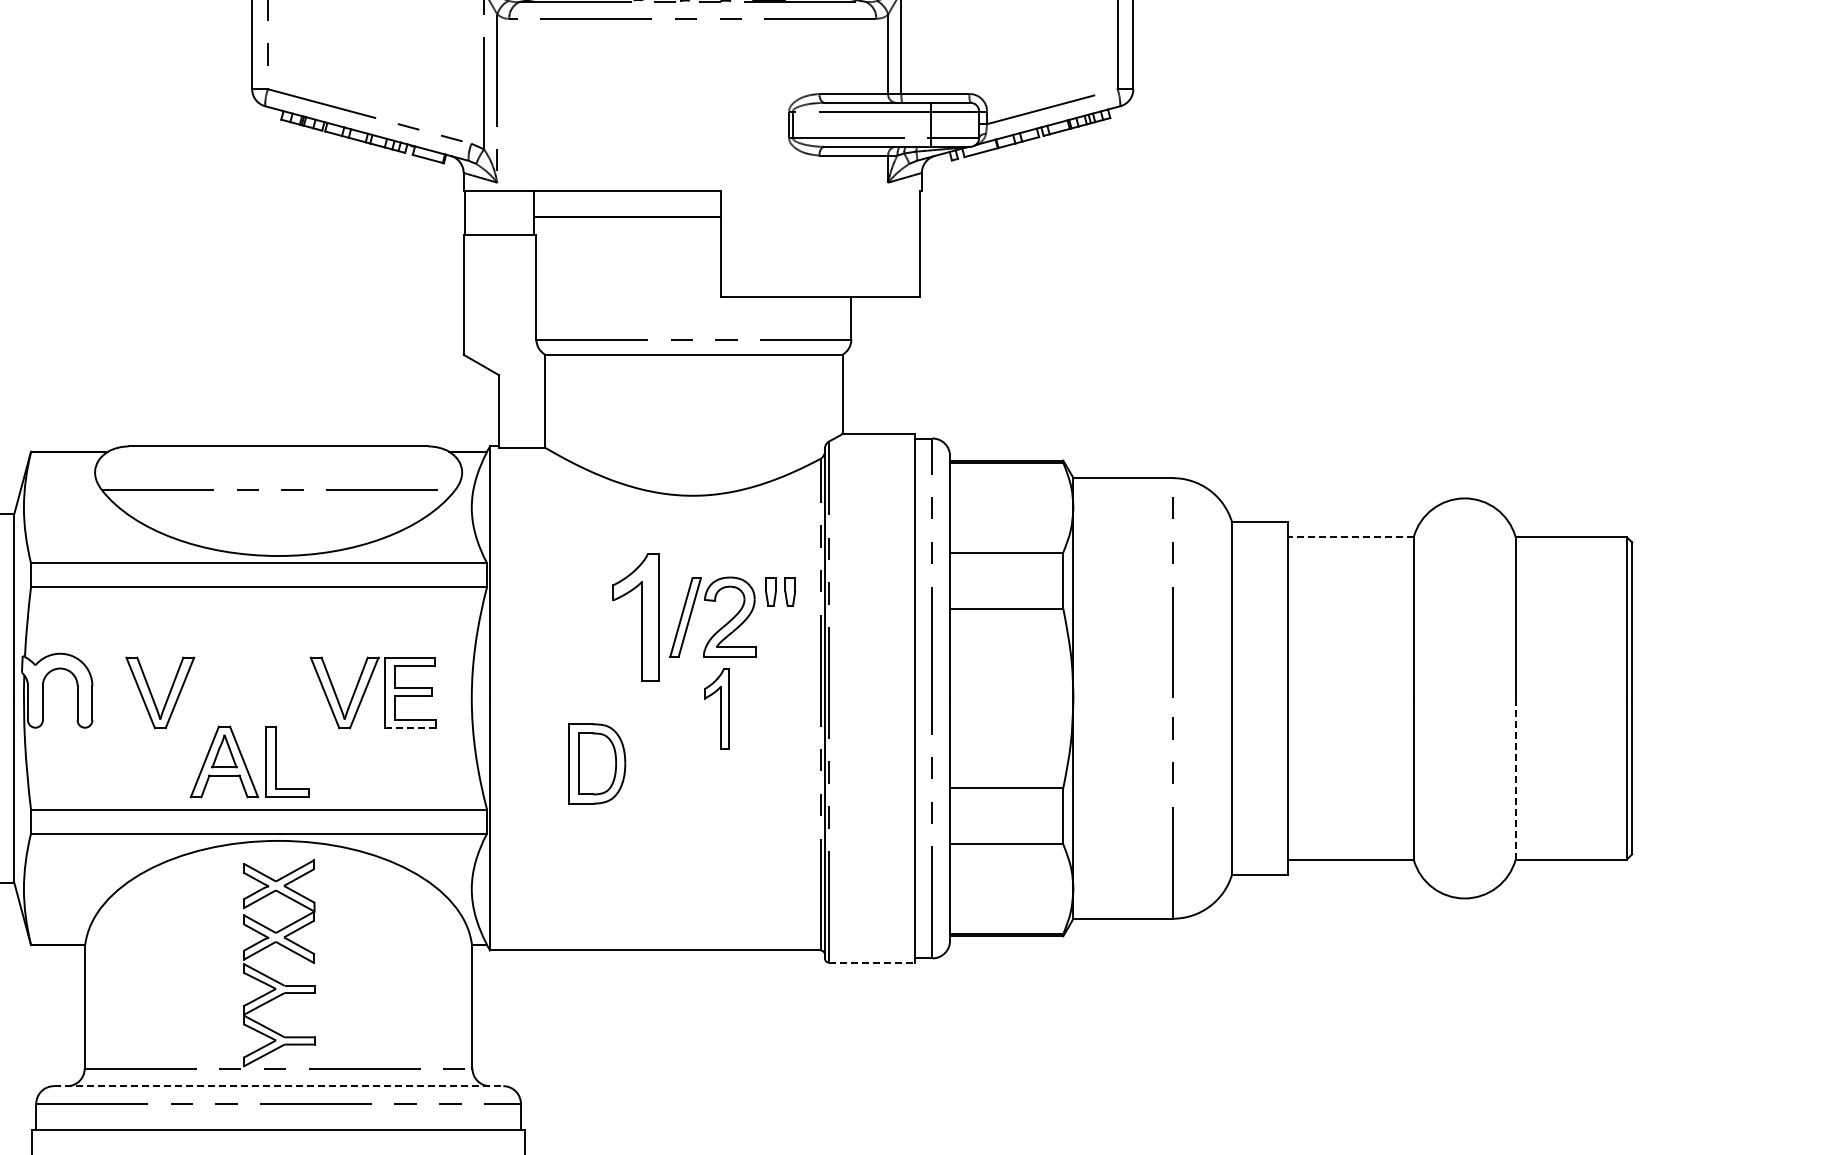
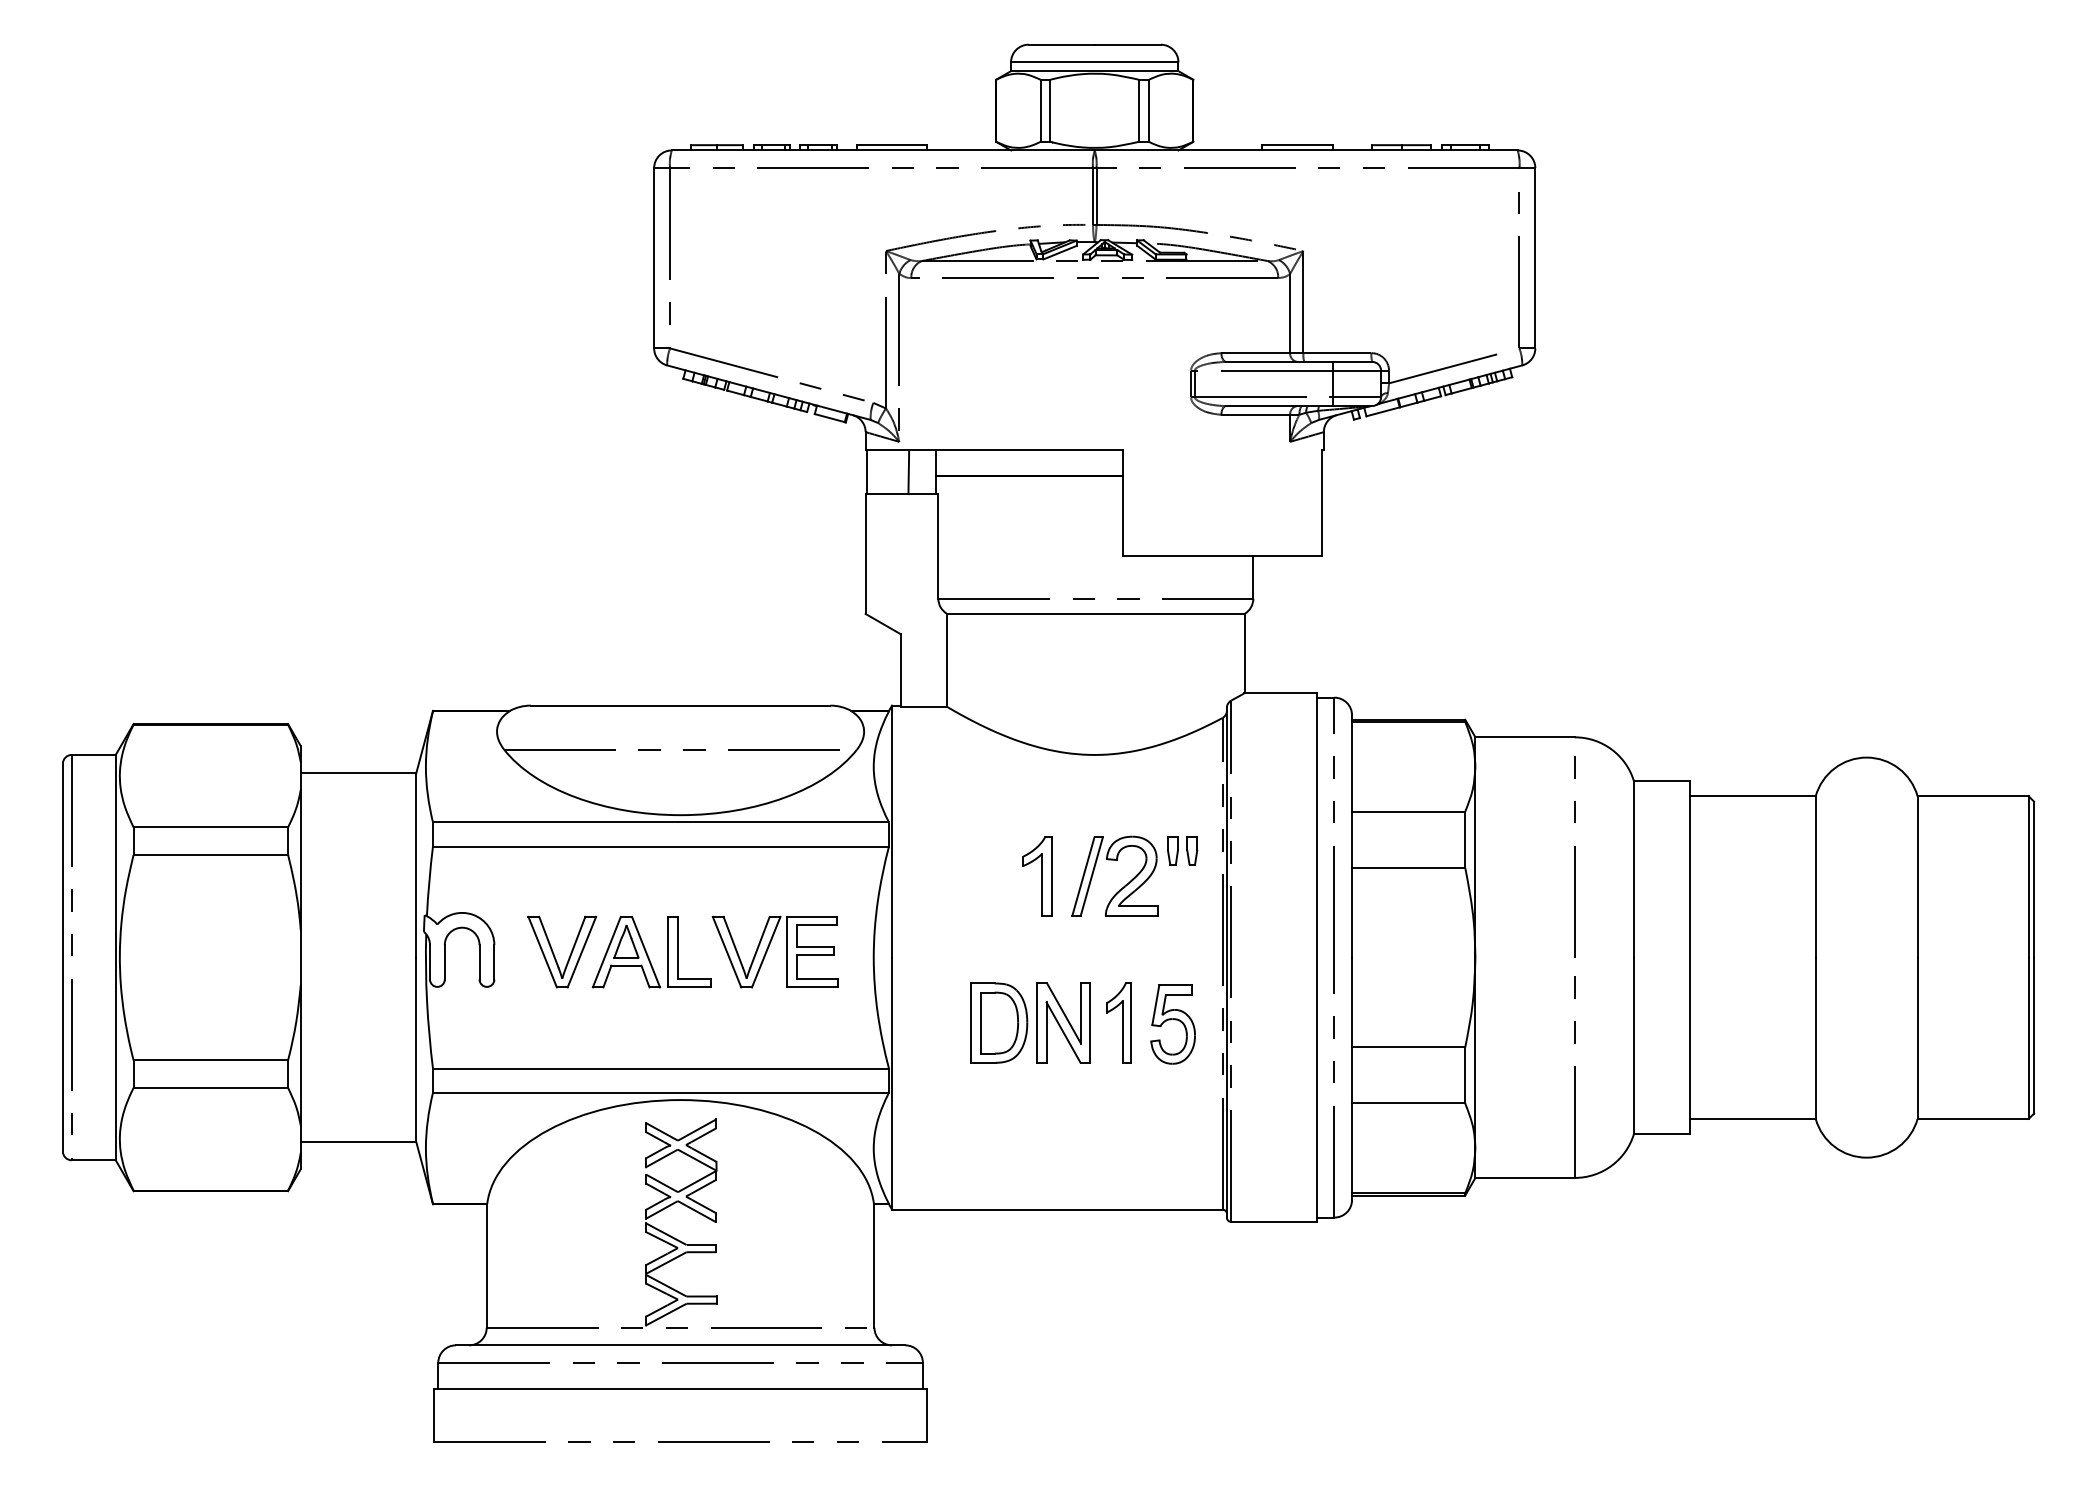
line: (506, 213) -> (908, 472), added
line: (1351, 537) -> (1753, 796), dashed -> solid
part: (635, 617) -> (1037, 876), size x0.62
part: (716, 708) -> (1118, 1022), moved
line: (410, 728) -> (812, 987), dashed -> solid
part: (249, 761) -> (651, 951), moved
part: (661, 763) -> (1063, 1022), added
part: (770, 765) -> (1172, 1024), added
line: (1515, 779) -> (1917, 1038), dashed -> solid
line: (872, 962) -> (1274, 1221), dashed -> solid
line: (278, 1086) -> (680, 1345), dashed -> solid

